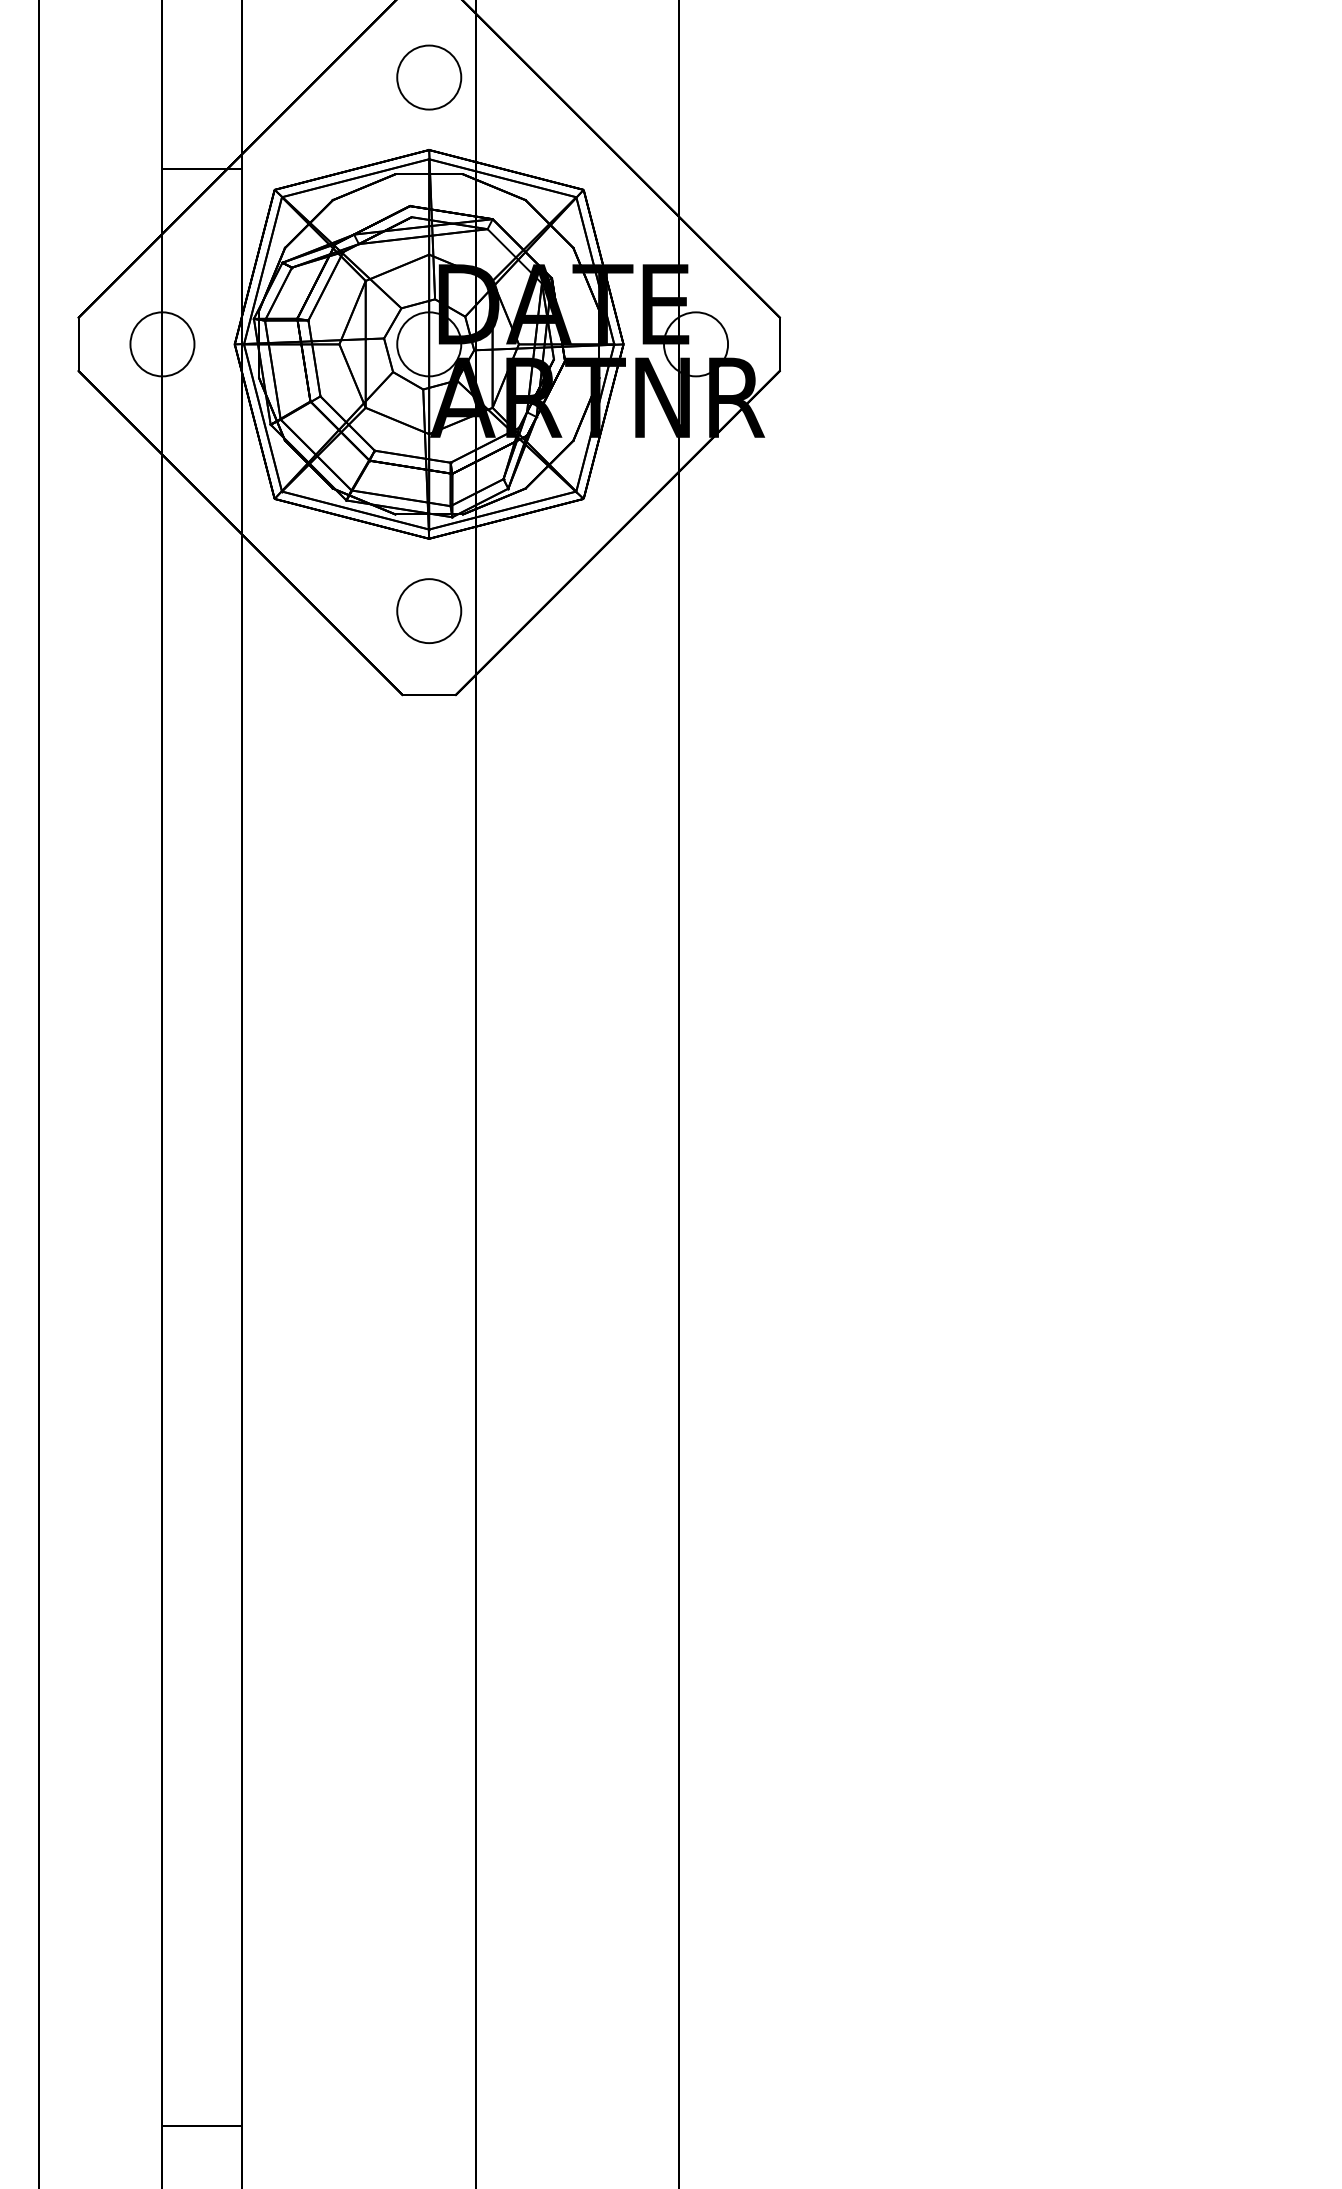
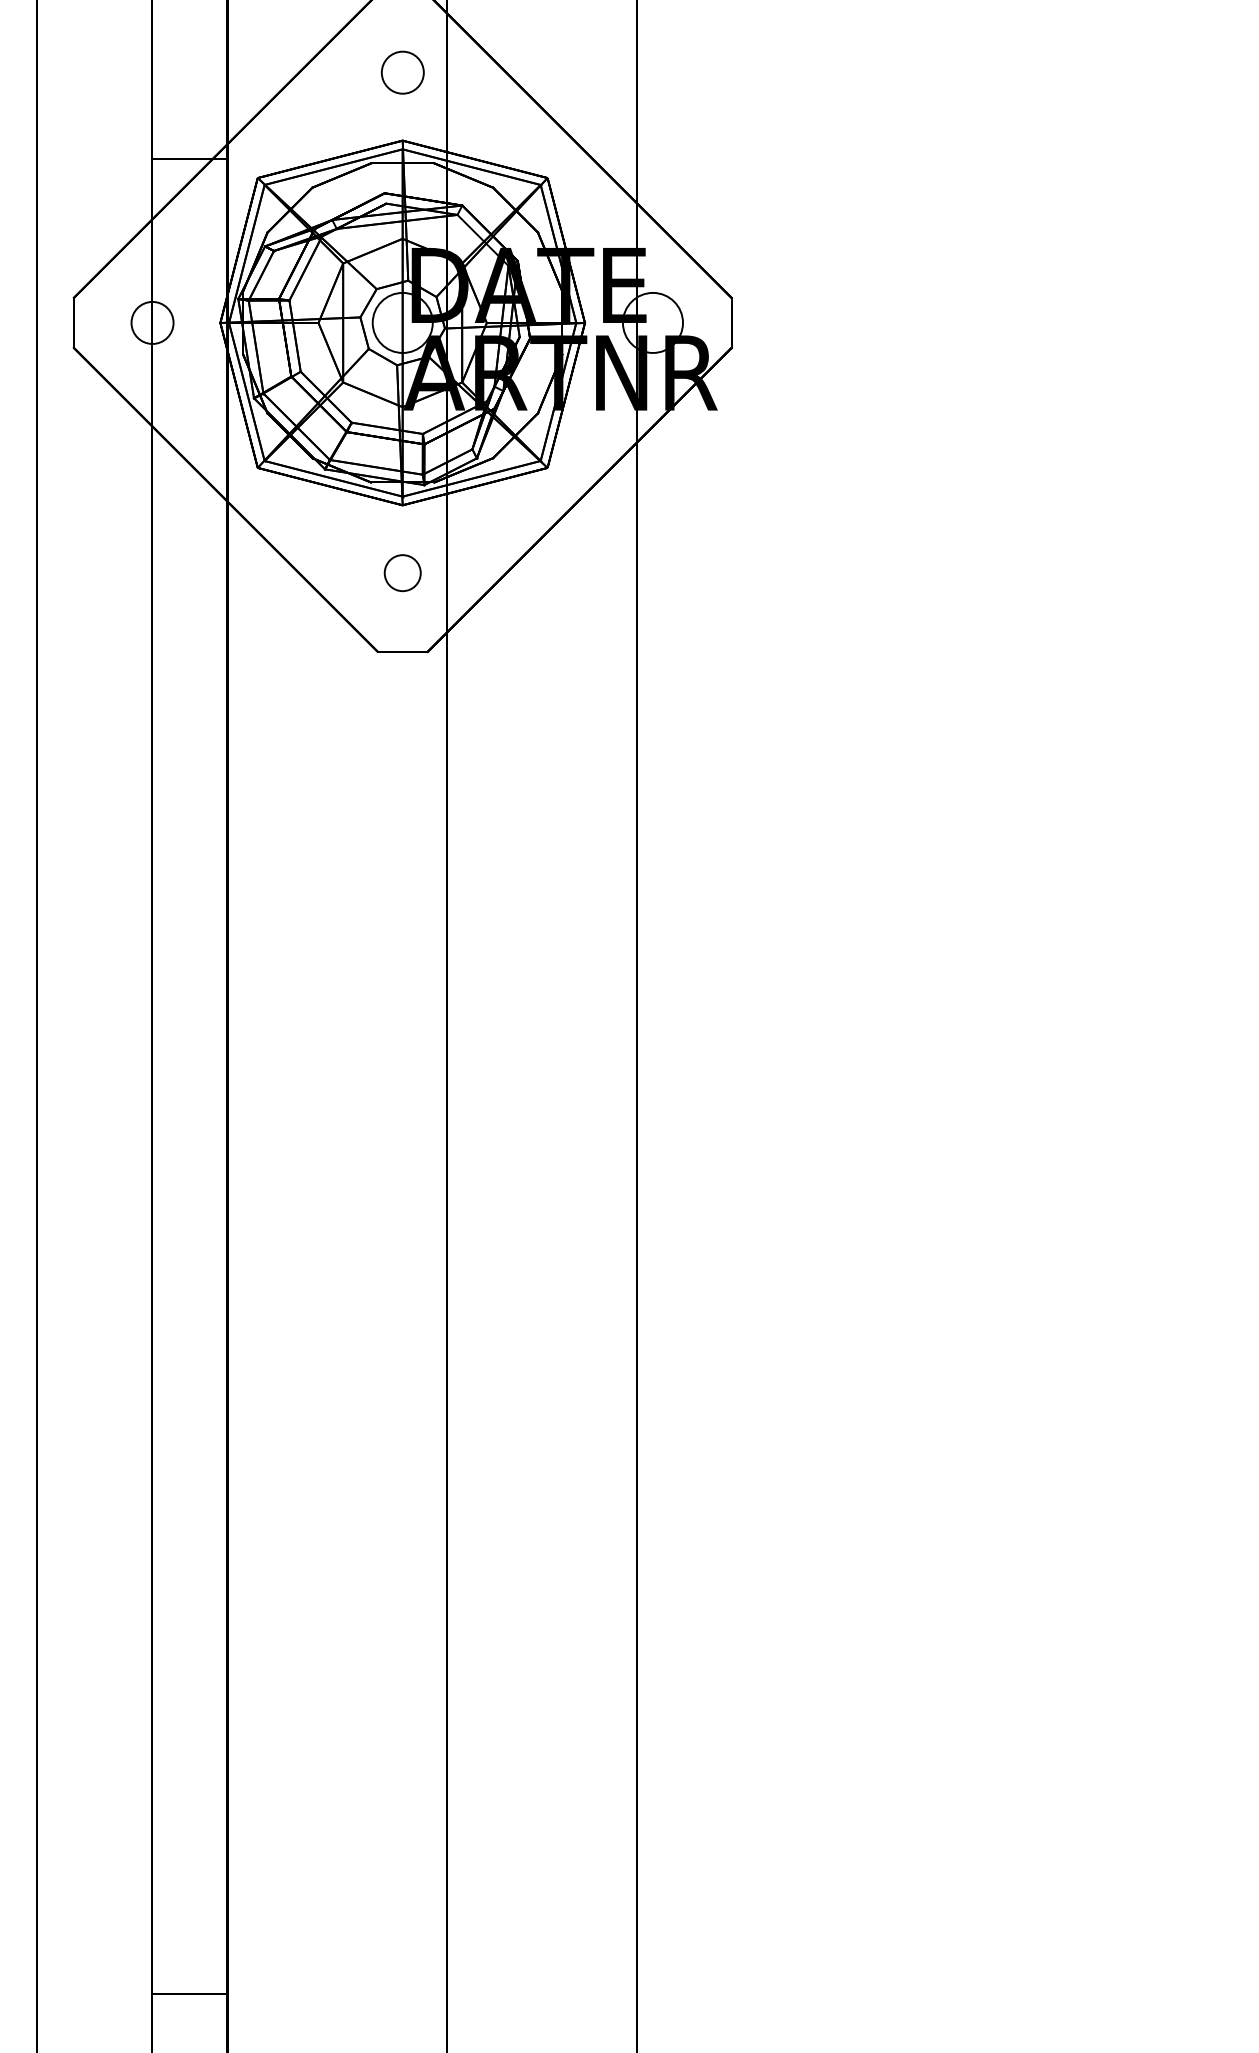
circle: (429, 77) -> (402, 72), size x0.7
circle: (162, 344) -> (152, 323), size x0.7
circle: (429, 611) -> (402, 573), size x0.6

